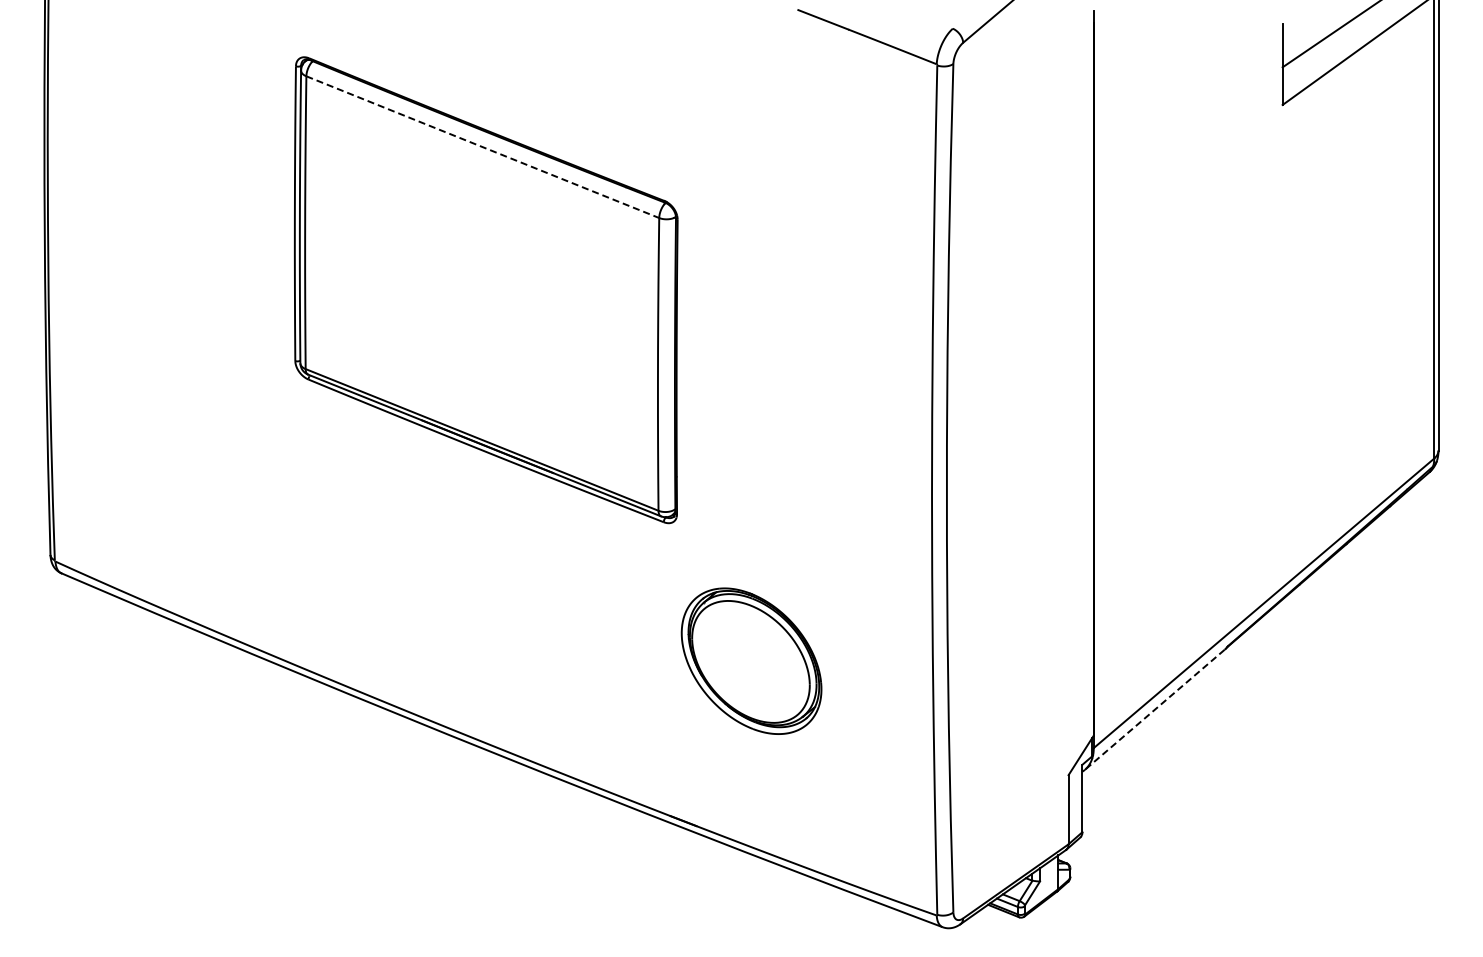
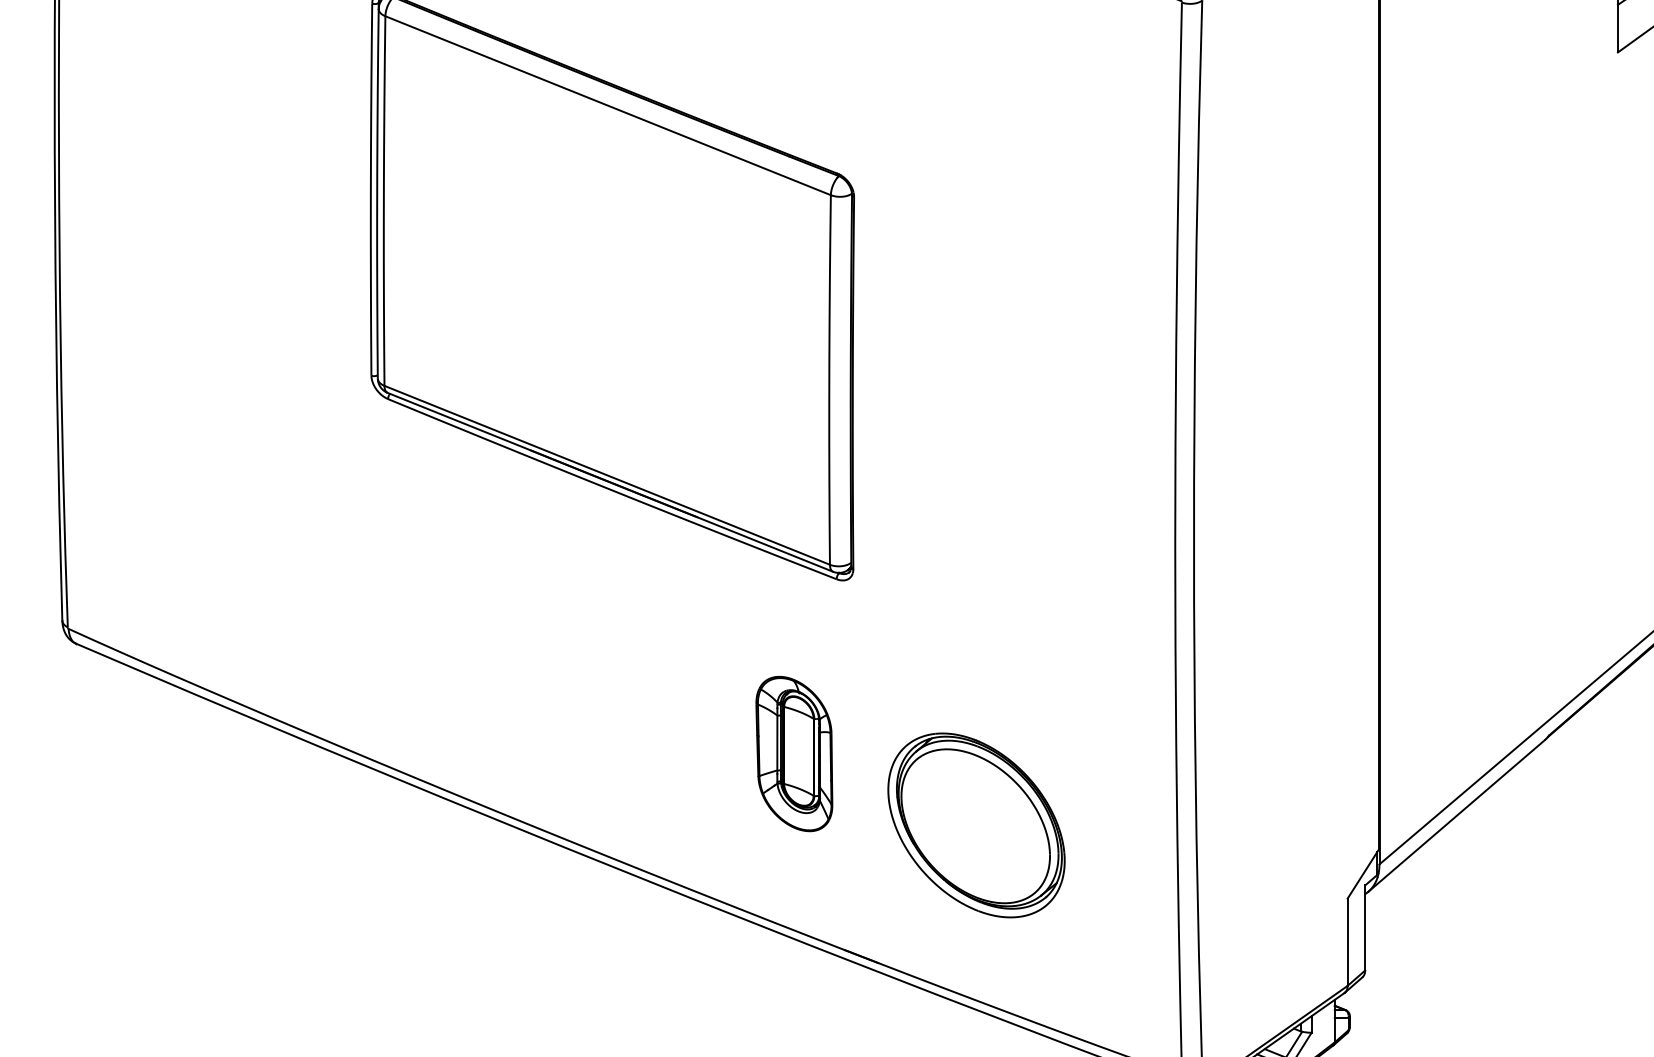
line: (483, 147) -> (609, 106), dashed -> solid
part: (630, 660) -> (794, 753), added
part: (751, 660) -> (976, 824), moved
line: (1154, 710) -> (1456, 816), dashed -> solid

